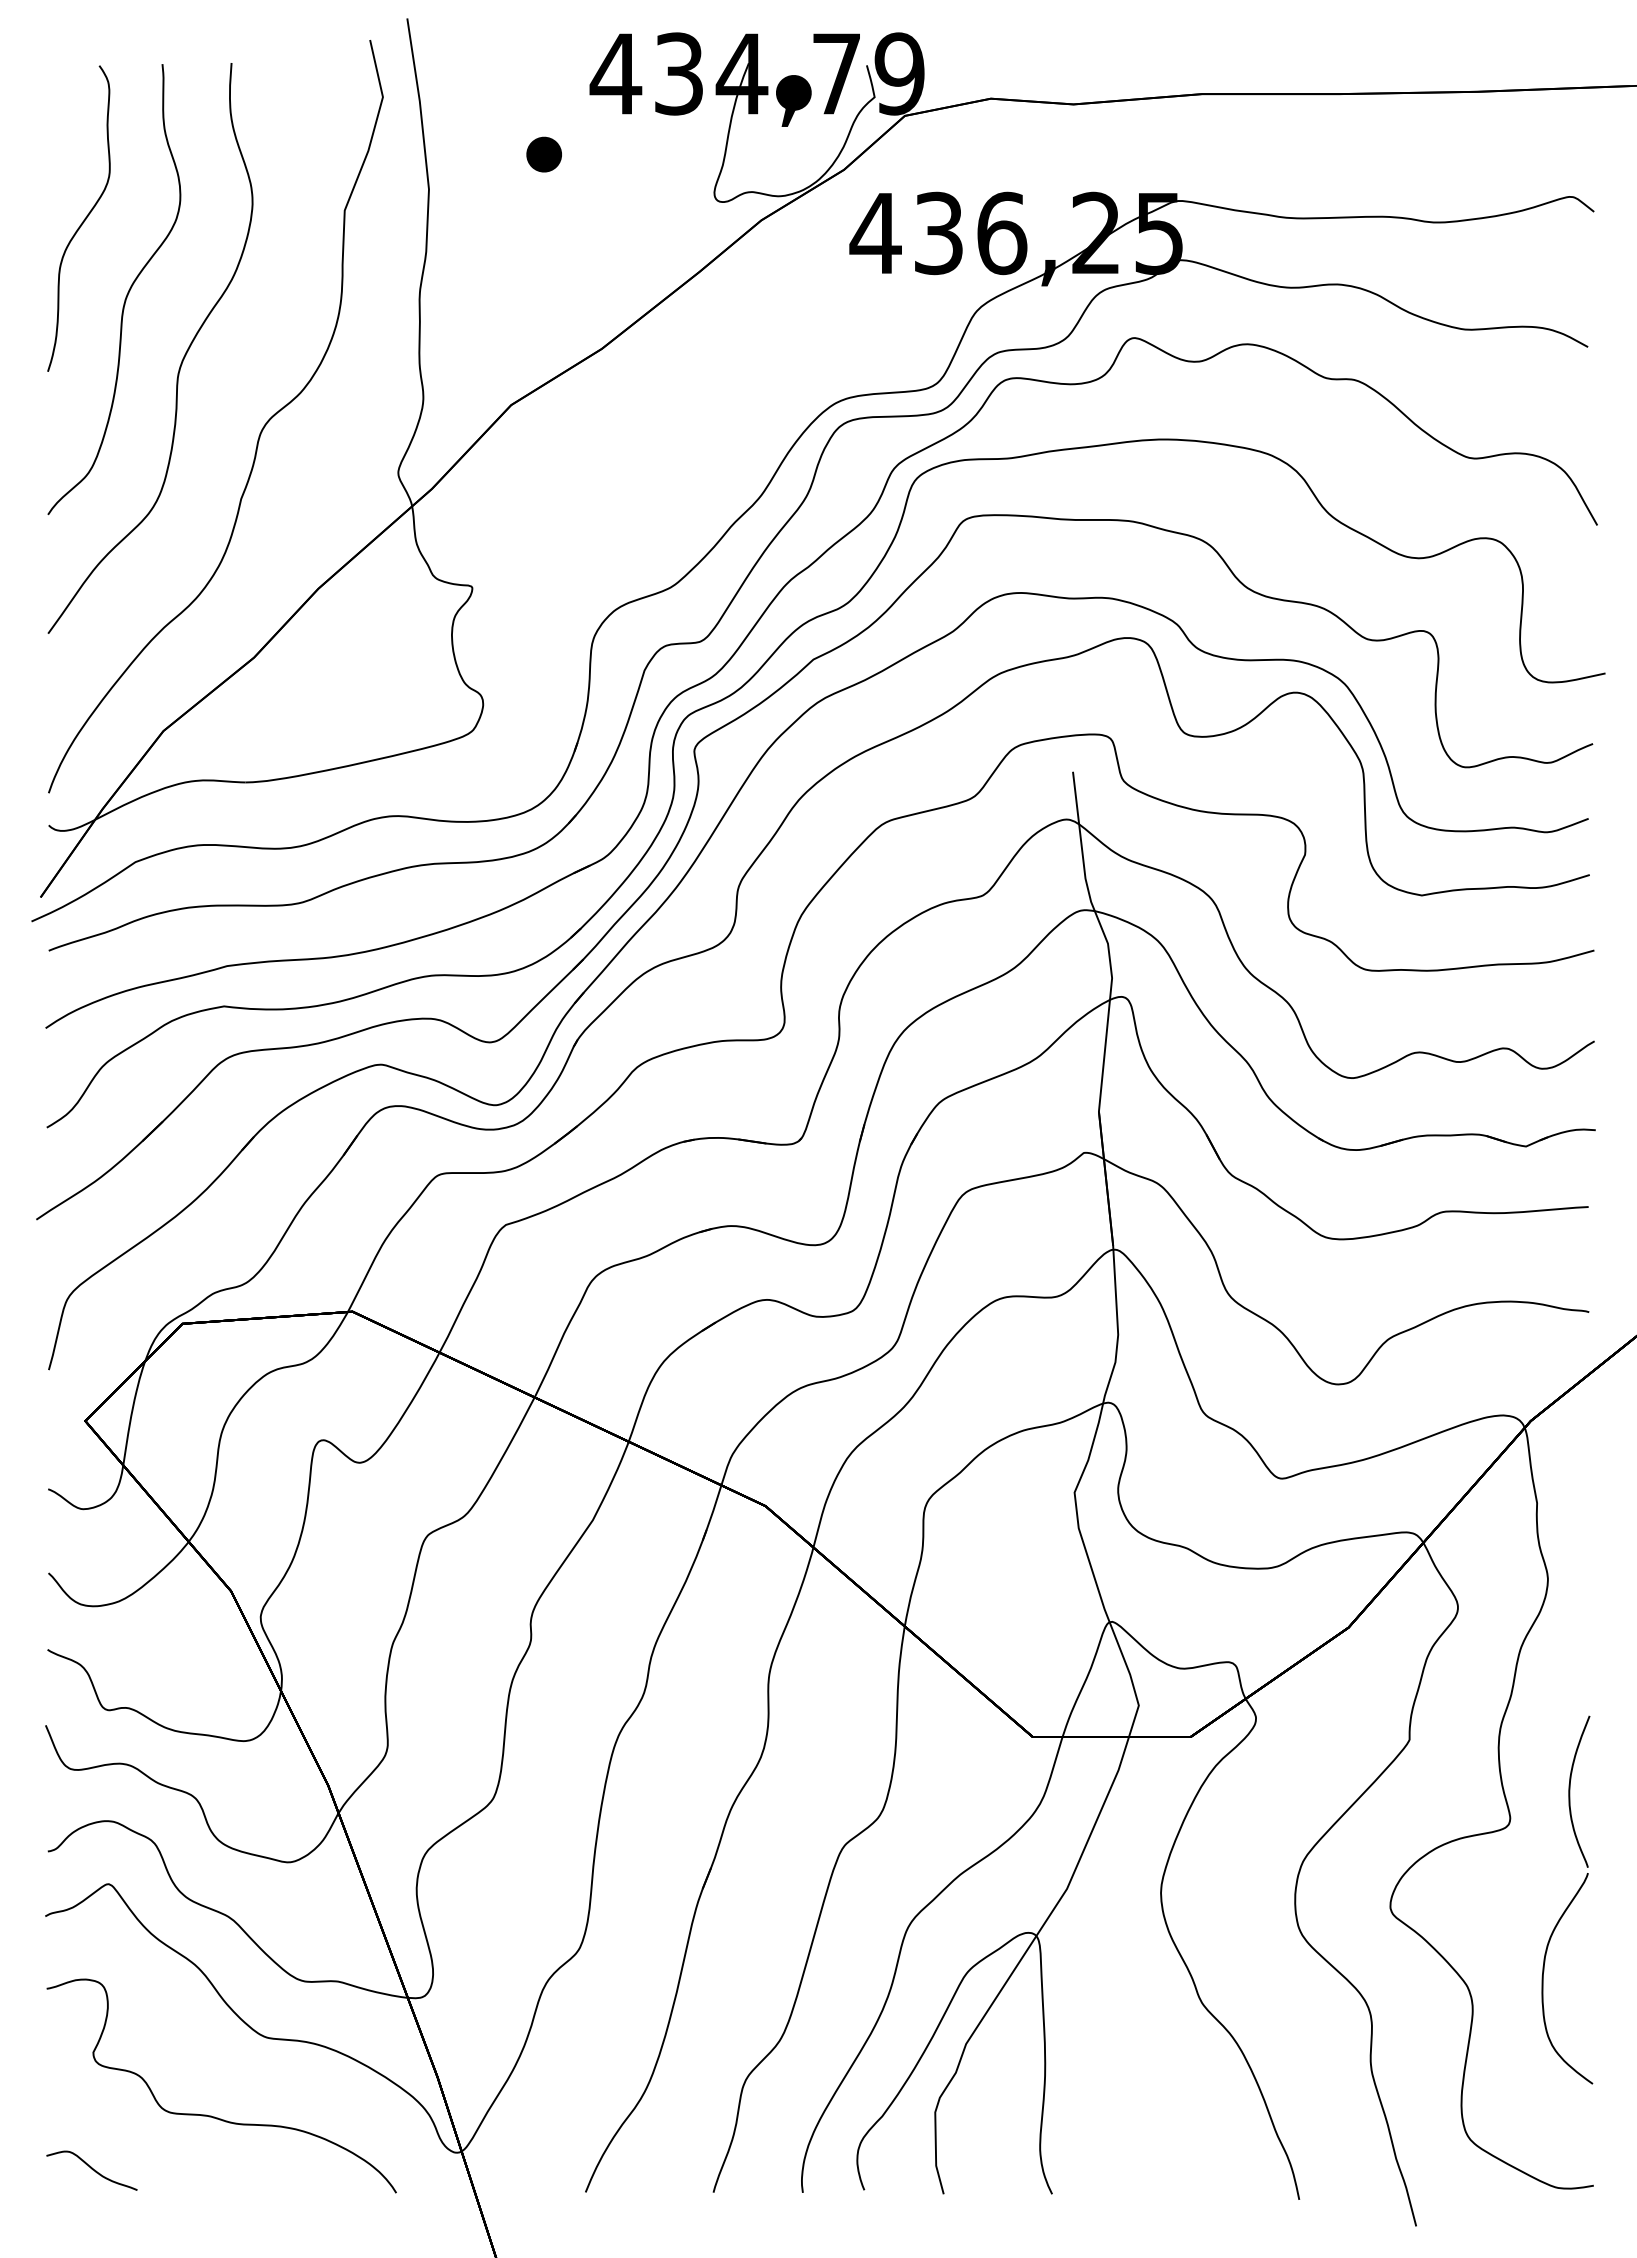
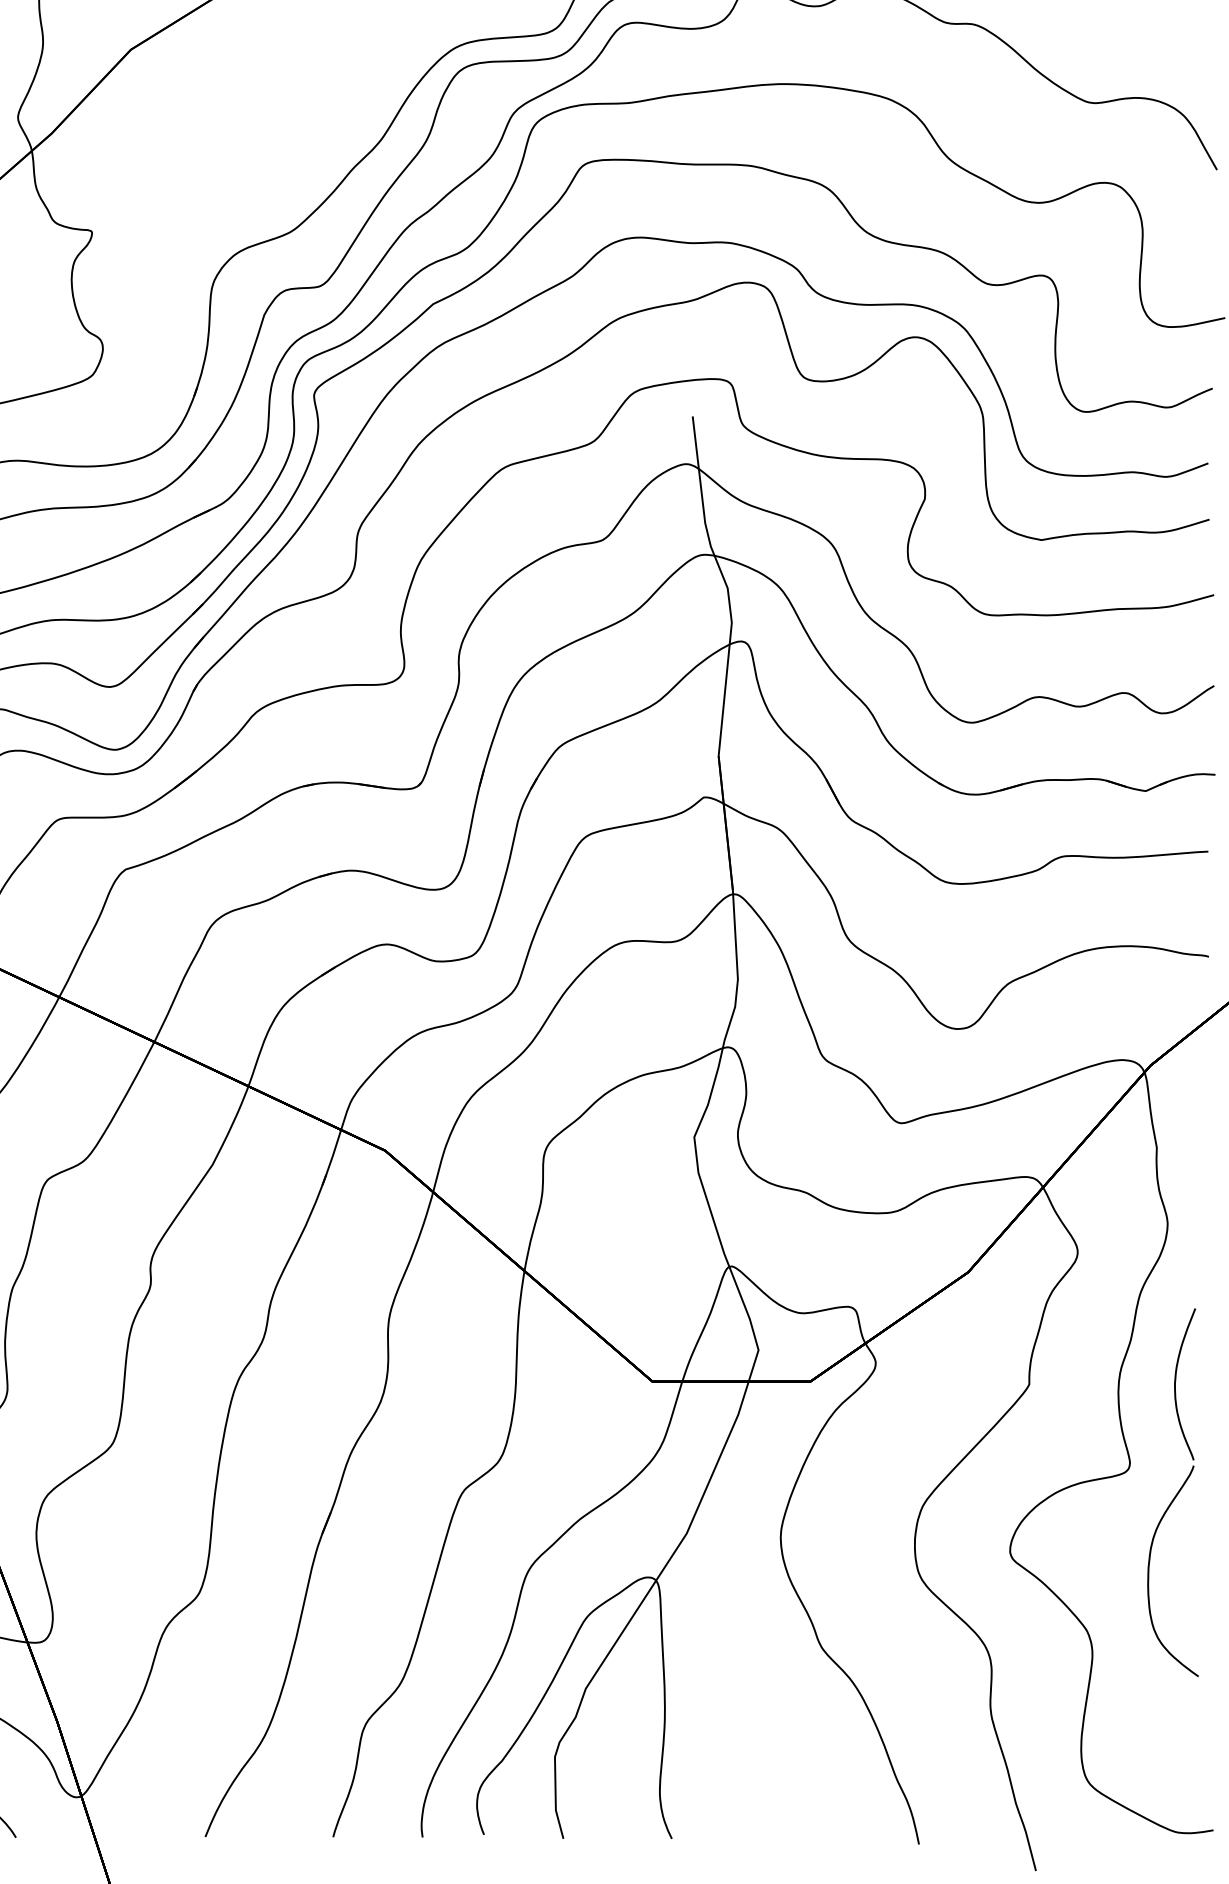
part: (1567, 1899) -> (1173, 1492), moved

